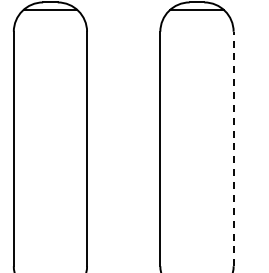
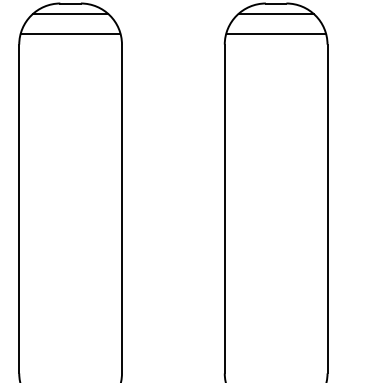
line: (50, 24) -> (70, 34), added
line: (196, 24) -> (275, 34), added
line: (233, 148) -> (327, 208), dashed -> solid

